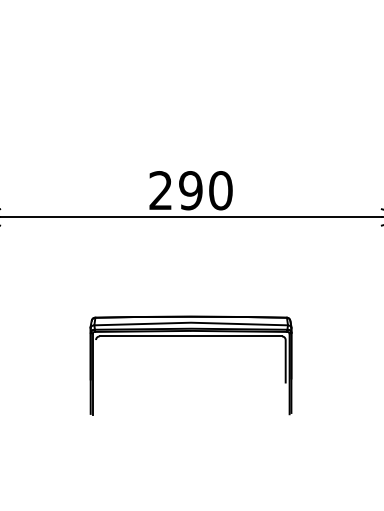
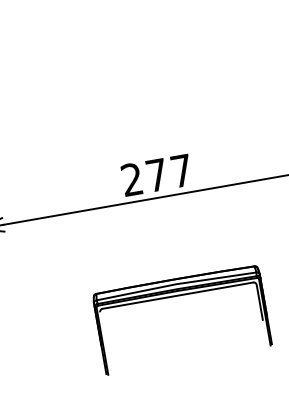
text: (205, 190) -> (168, 173), 290 -> 277

